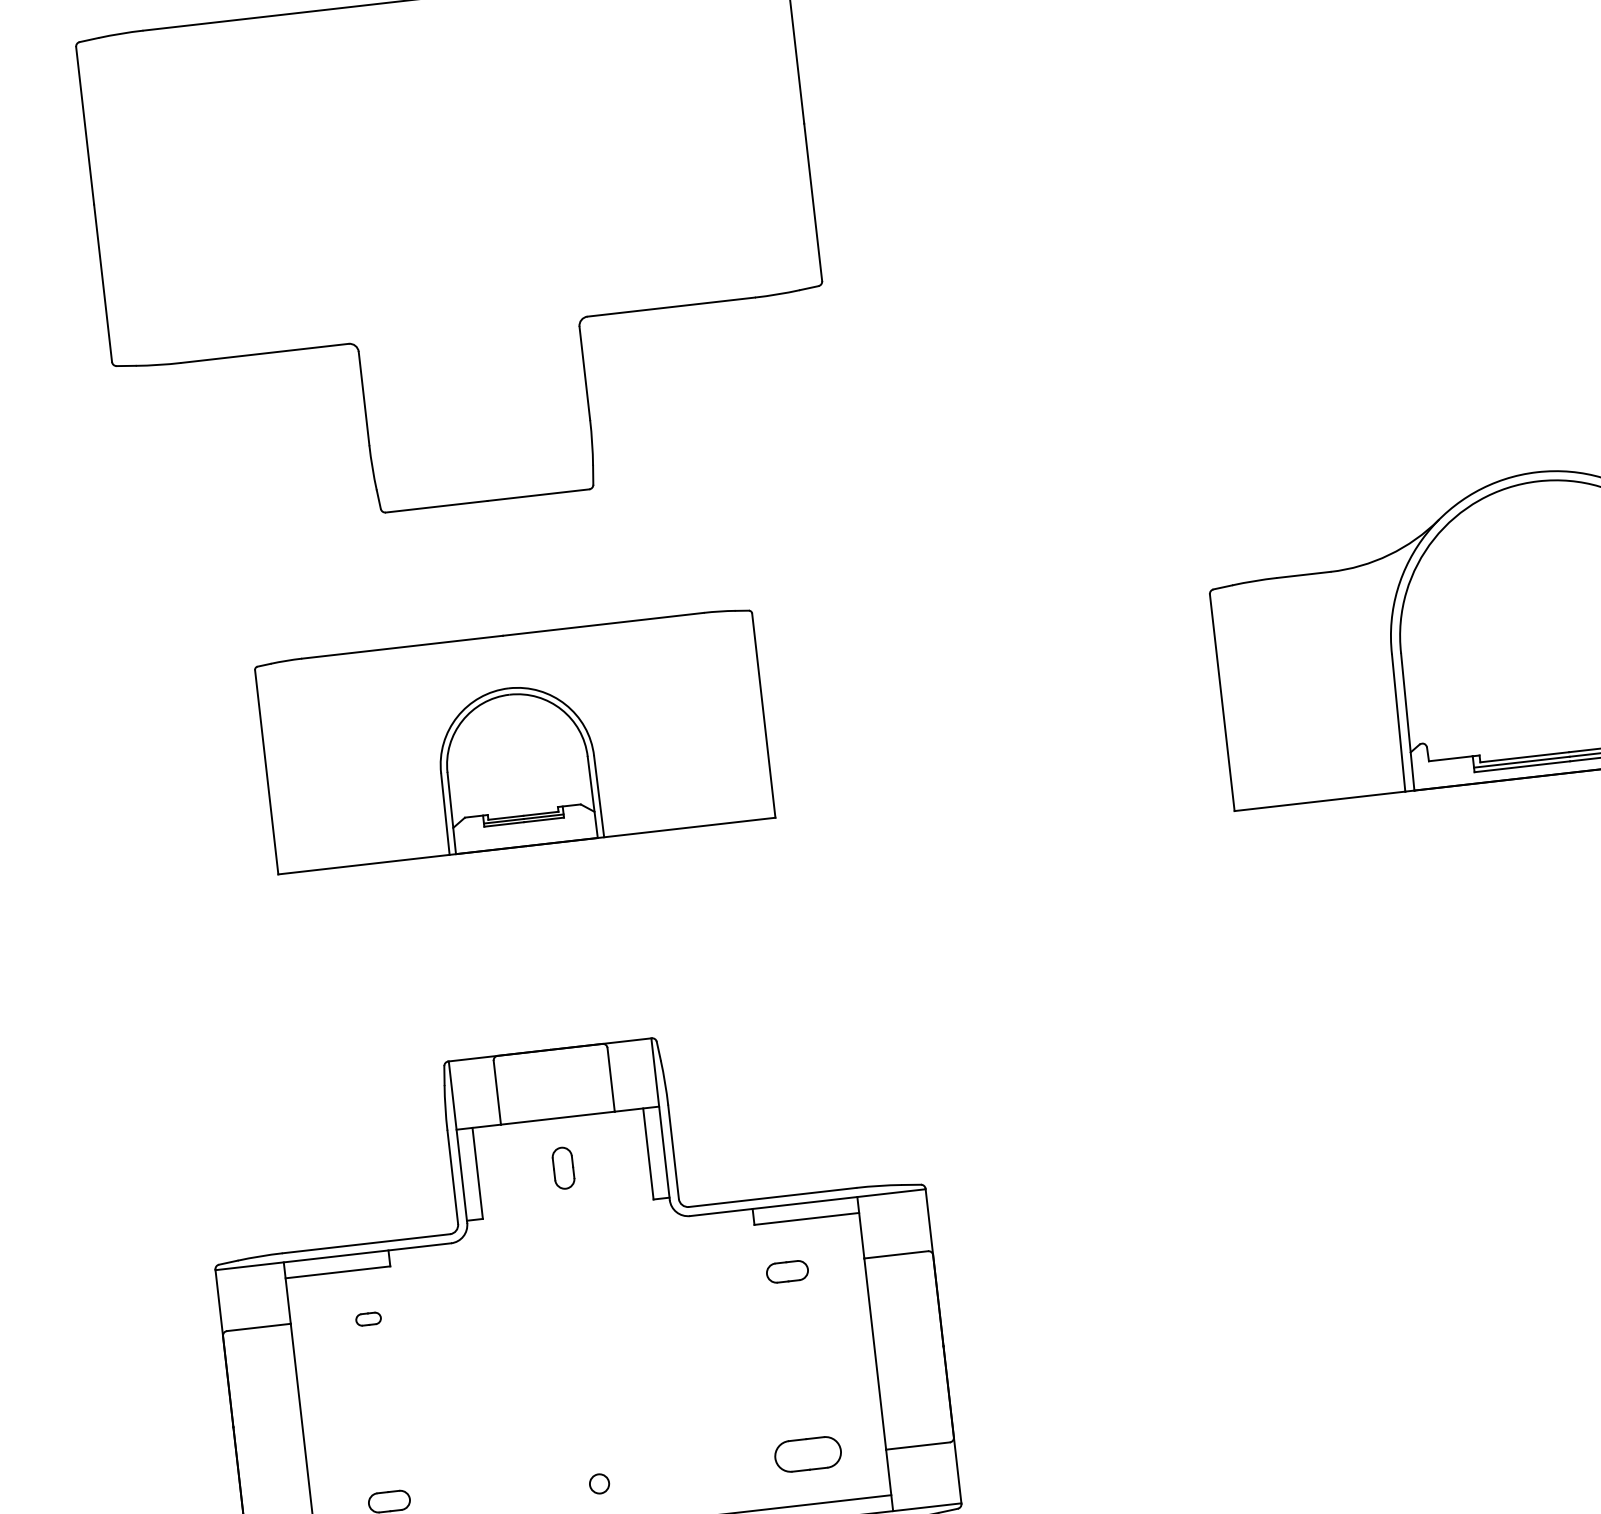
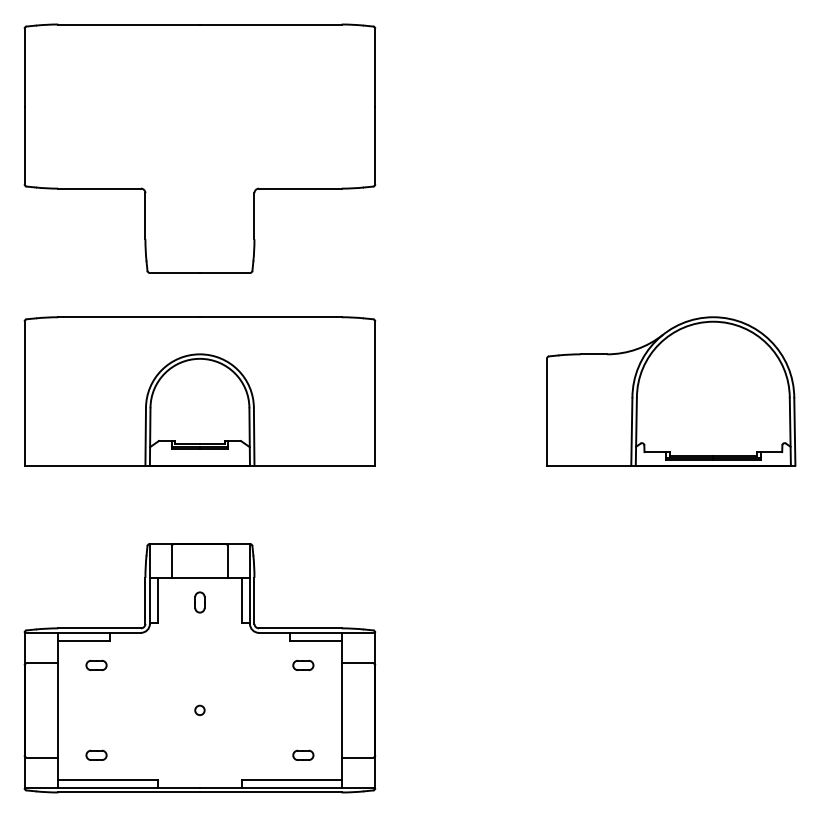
part: (513, 741) -> (199, 391), size x1.43
part: (368, 1317) -> (96, 664), size x1.67
part: (808, 1452) -> (303, 754), size x0.62
circle: (598, 1482) -> (199, 709), moved

